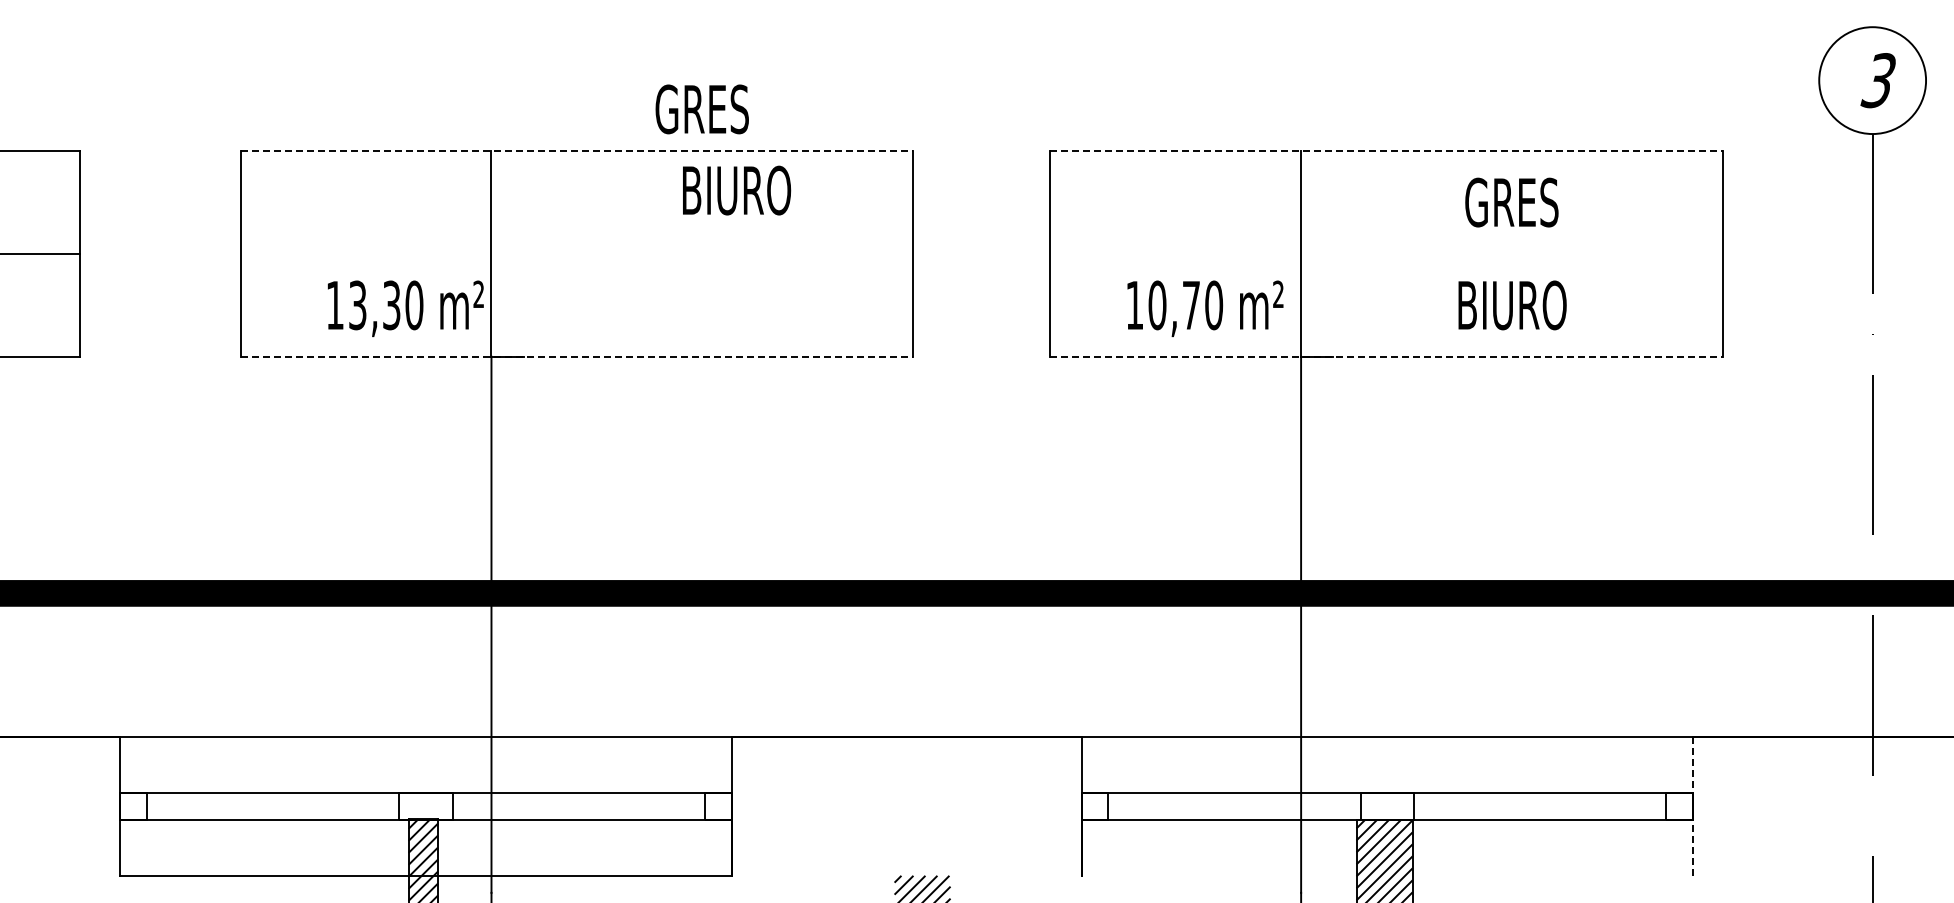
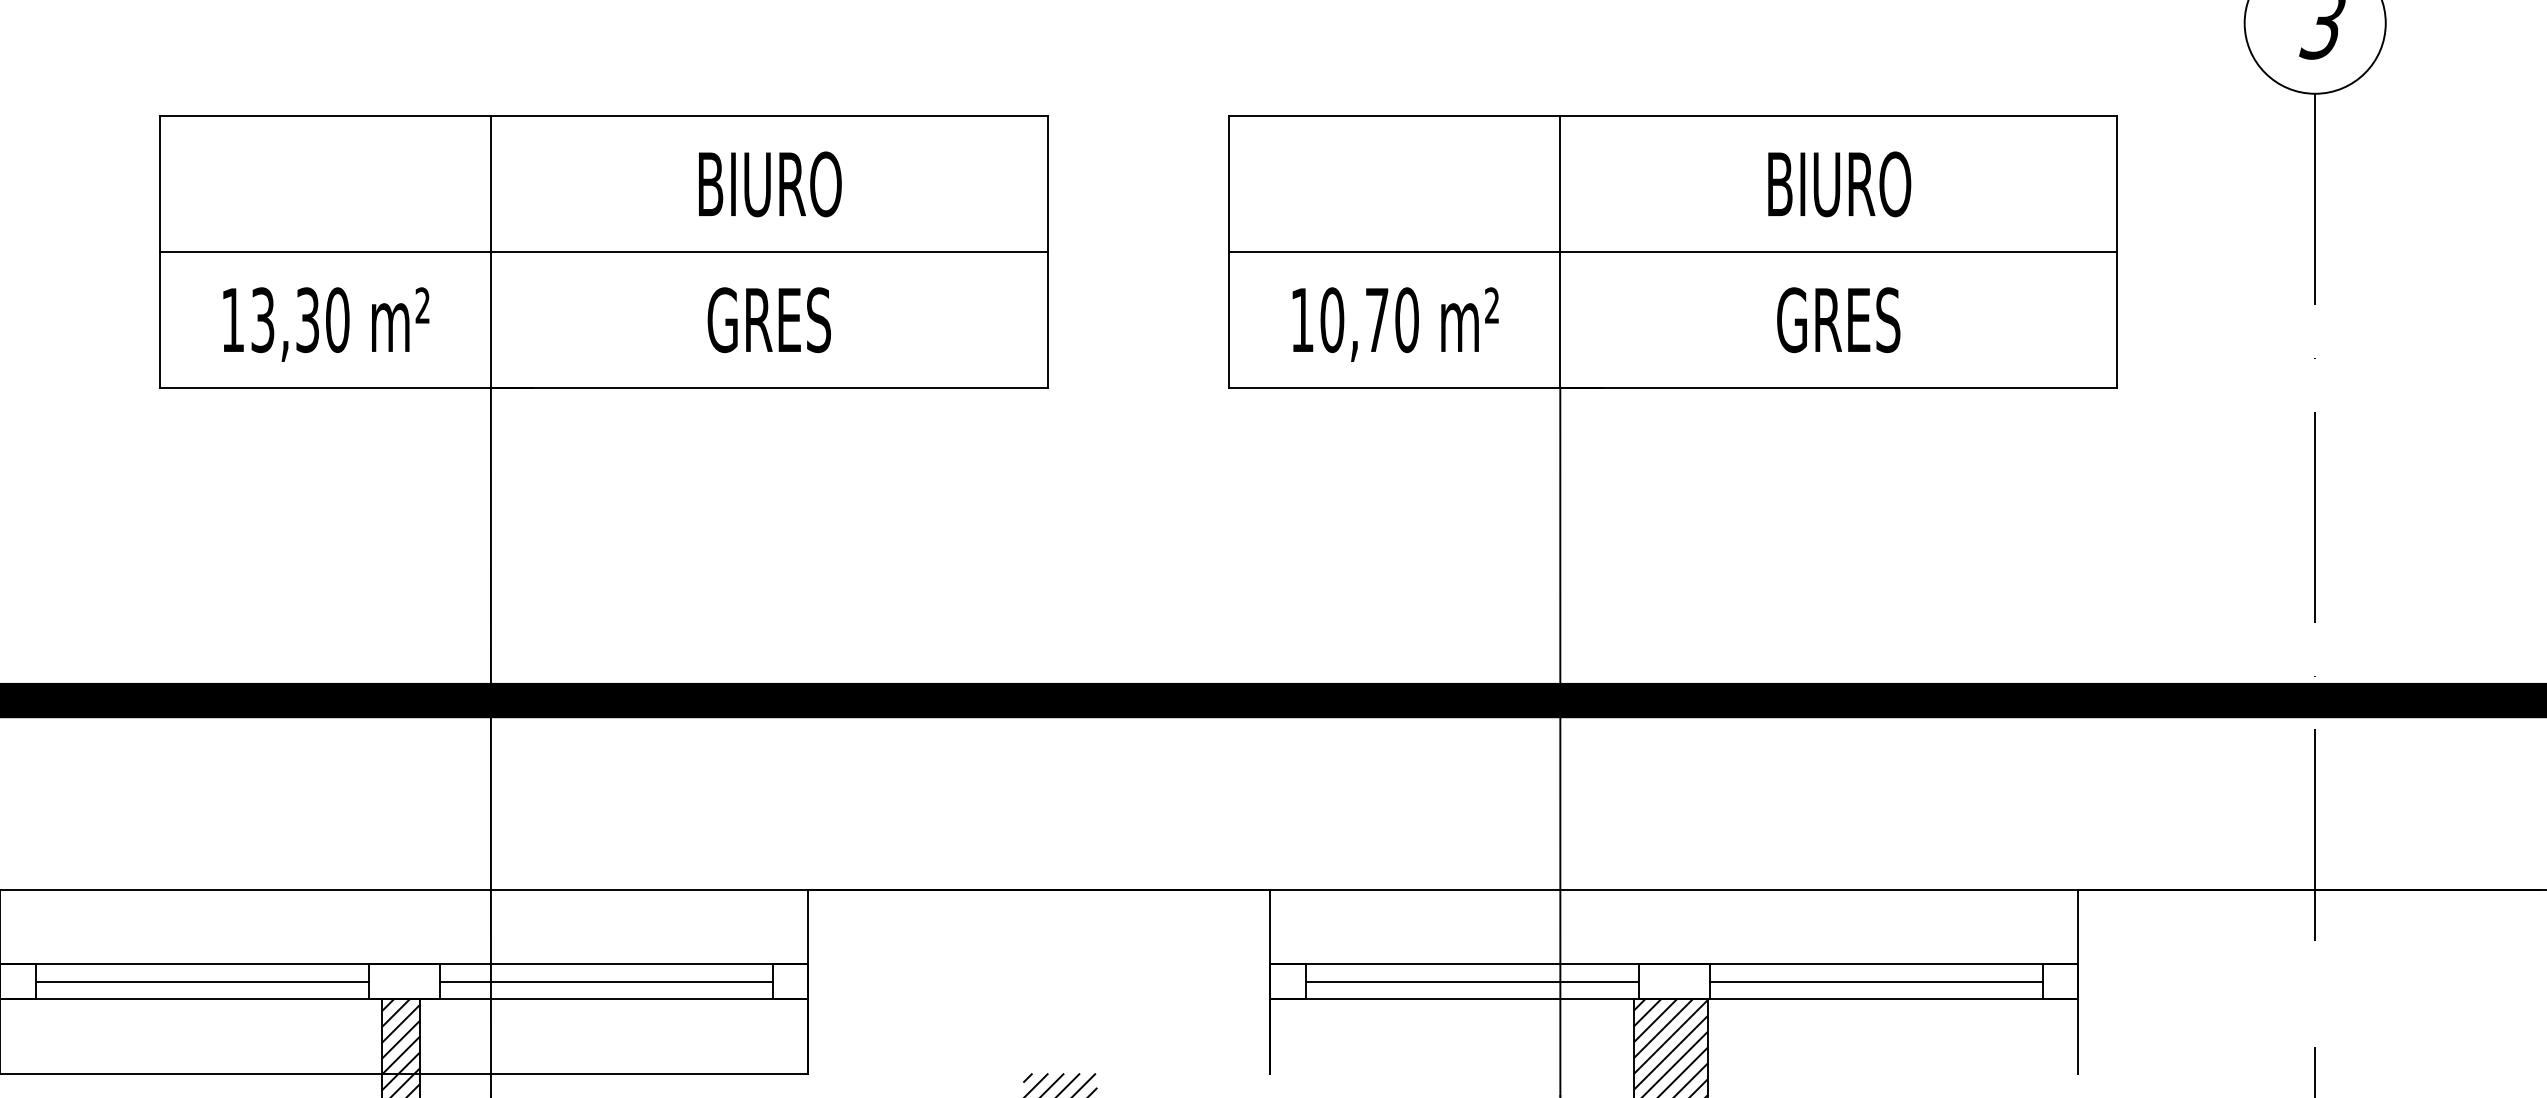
text: (701, 109) -> (768, 320), moved
line: (577, 151) -> (604, 116), dashed -> solid
line: (1386, 151) -> (1673, 116), dashed -> solid
text: (737, 190) -> (771, 184), moved
text: (1512, 202) -> (1839, 184), GRES -> BIURO
line: (576, 254) -> (603, 252), added
line: (1386, 254) -> (1673, 252), added
text: (1512, 305) -> (1839, 320), BIURO -> GRES
text: (405, 308) -> (325, 324), moved
text: (1205, 308) -> (1395, 324), moved
line: (577, 356) -> (604, 387), dashed -> solid
line: (1386, 356) -> (1673, 387), dashed -> solid
line: (1693, 805) -> (2078, 980), dashed -> solid
line: (272, 806) -> (201, 981), added
line: (578, 806) -> (605, 981), added
line: (1234, 806) -> (1472, 981), added
line: (1540, 806) -> (1876, 981), added

